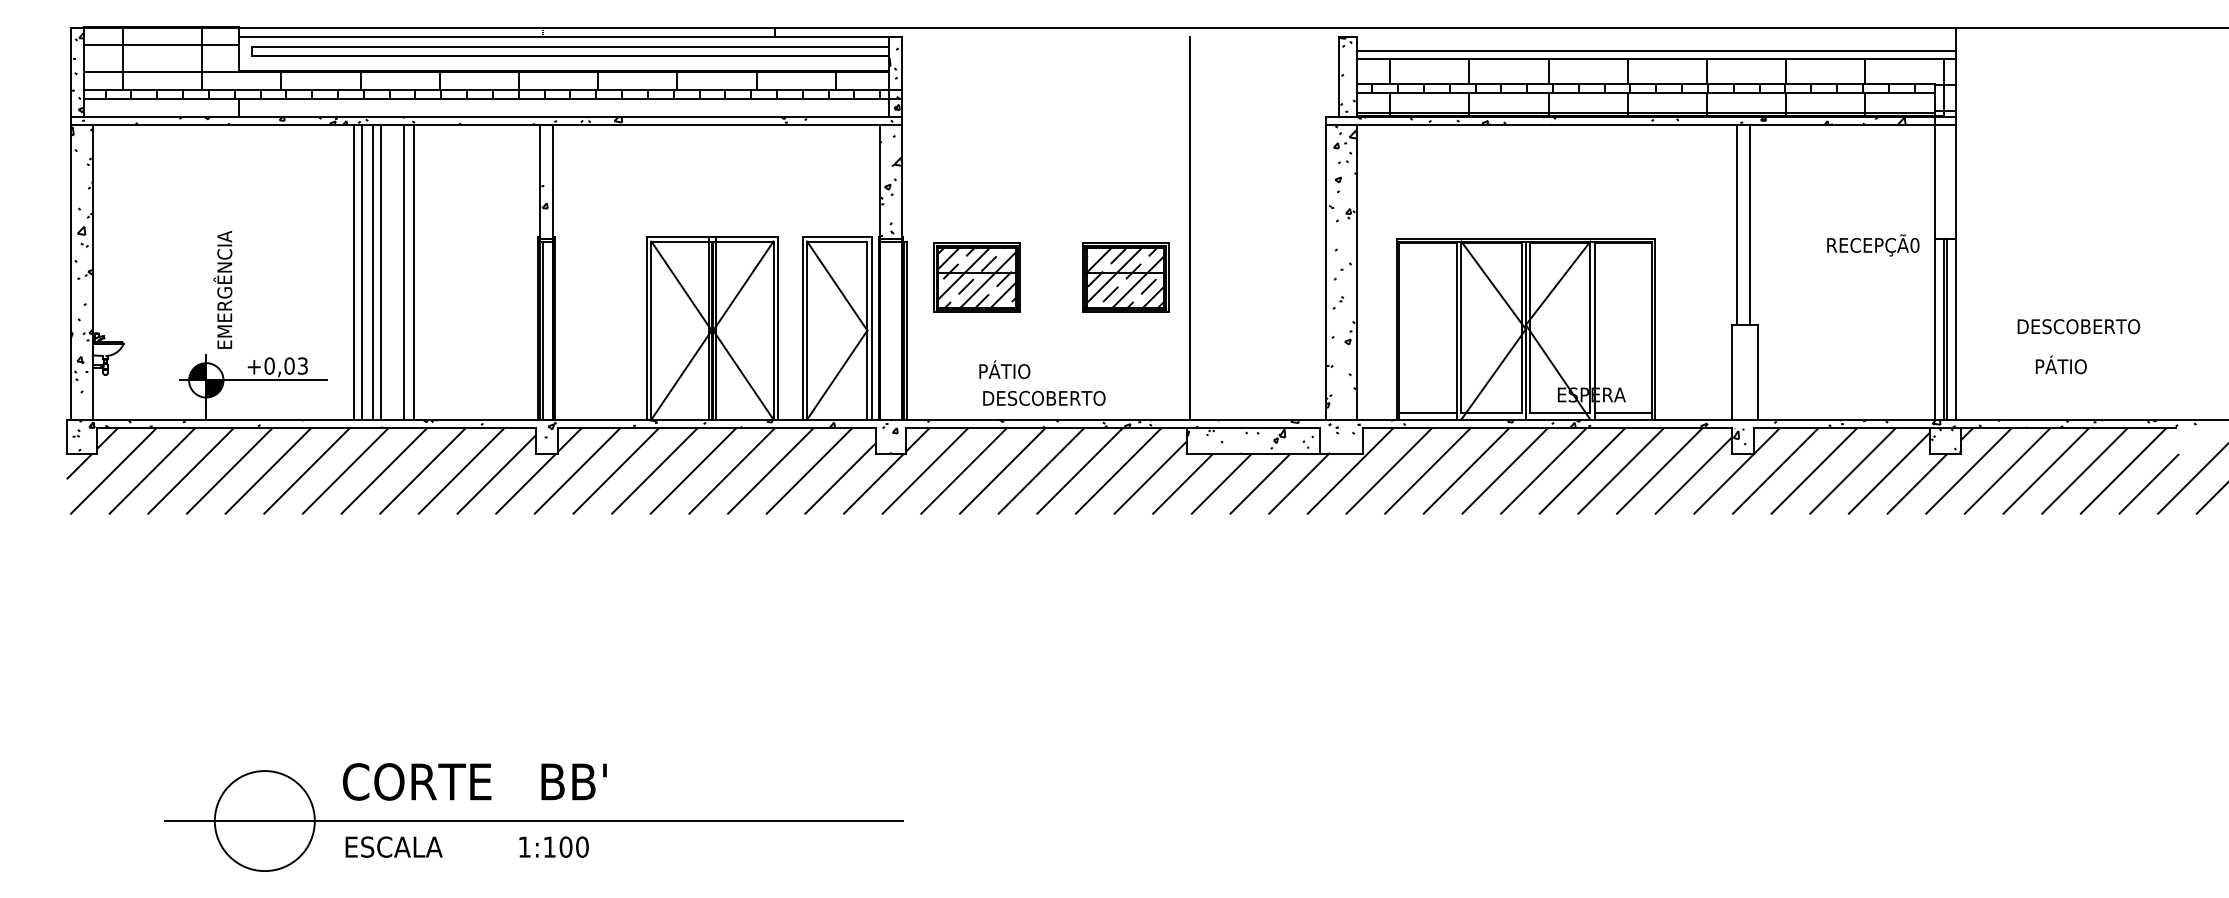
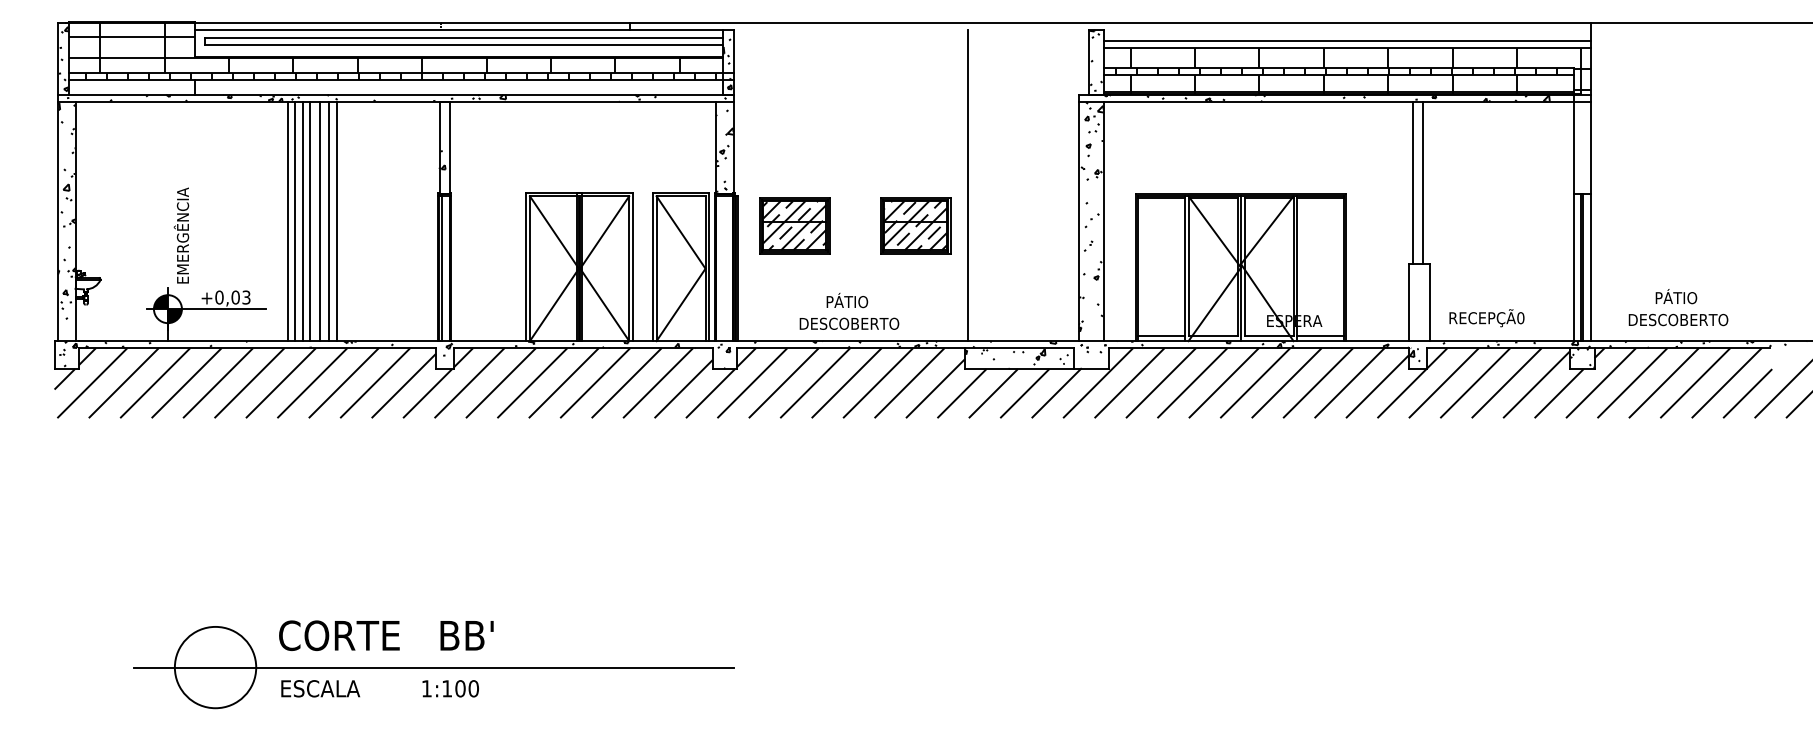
text: (1873, 245) -> (1487, 318), moved
line: (392, 272) -> (319, 221), added
text: (2078, 326) -> (1678, 319), moved
text: (1004, 369) -> (847, 300), moved

